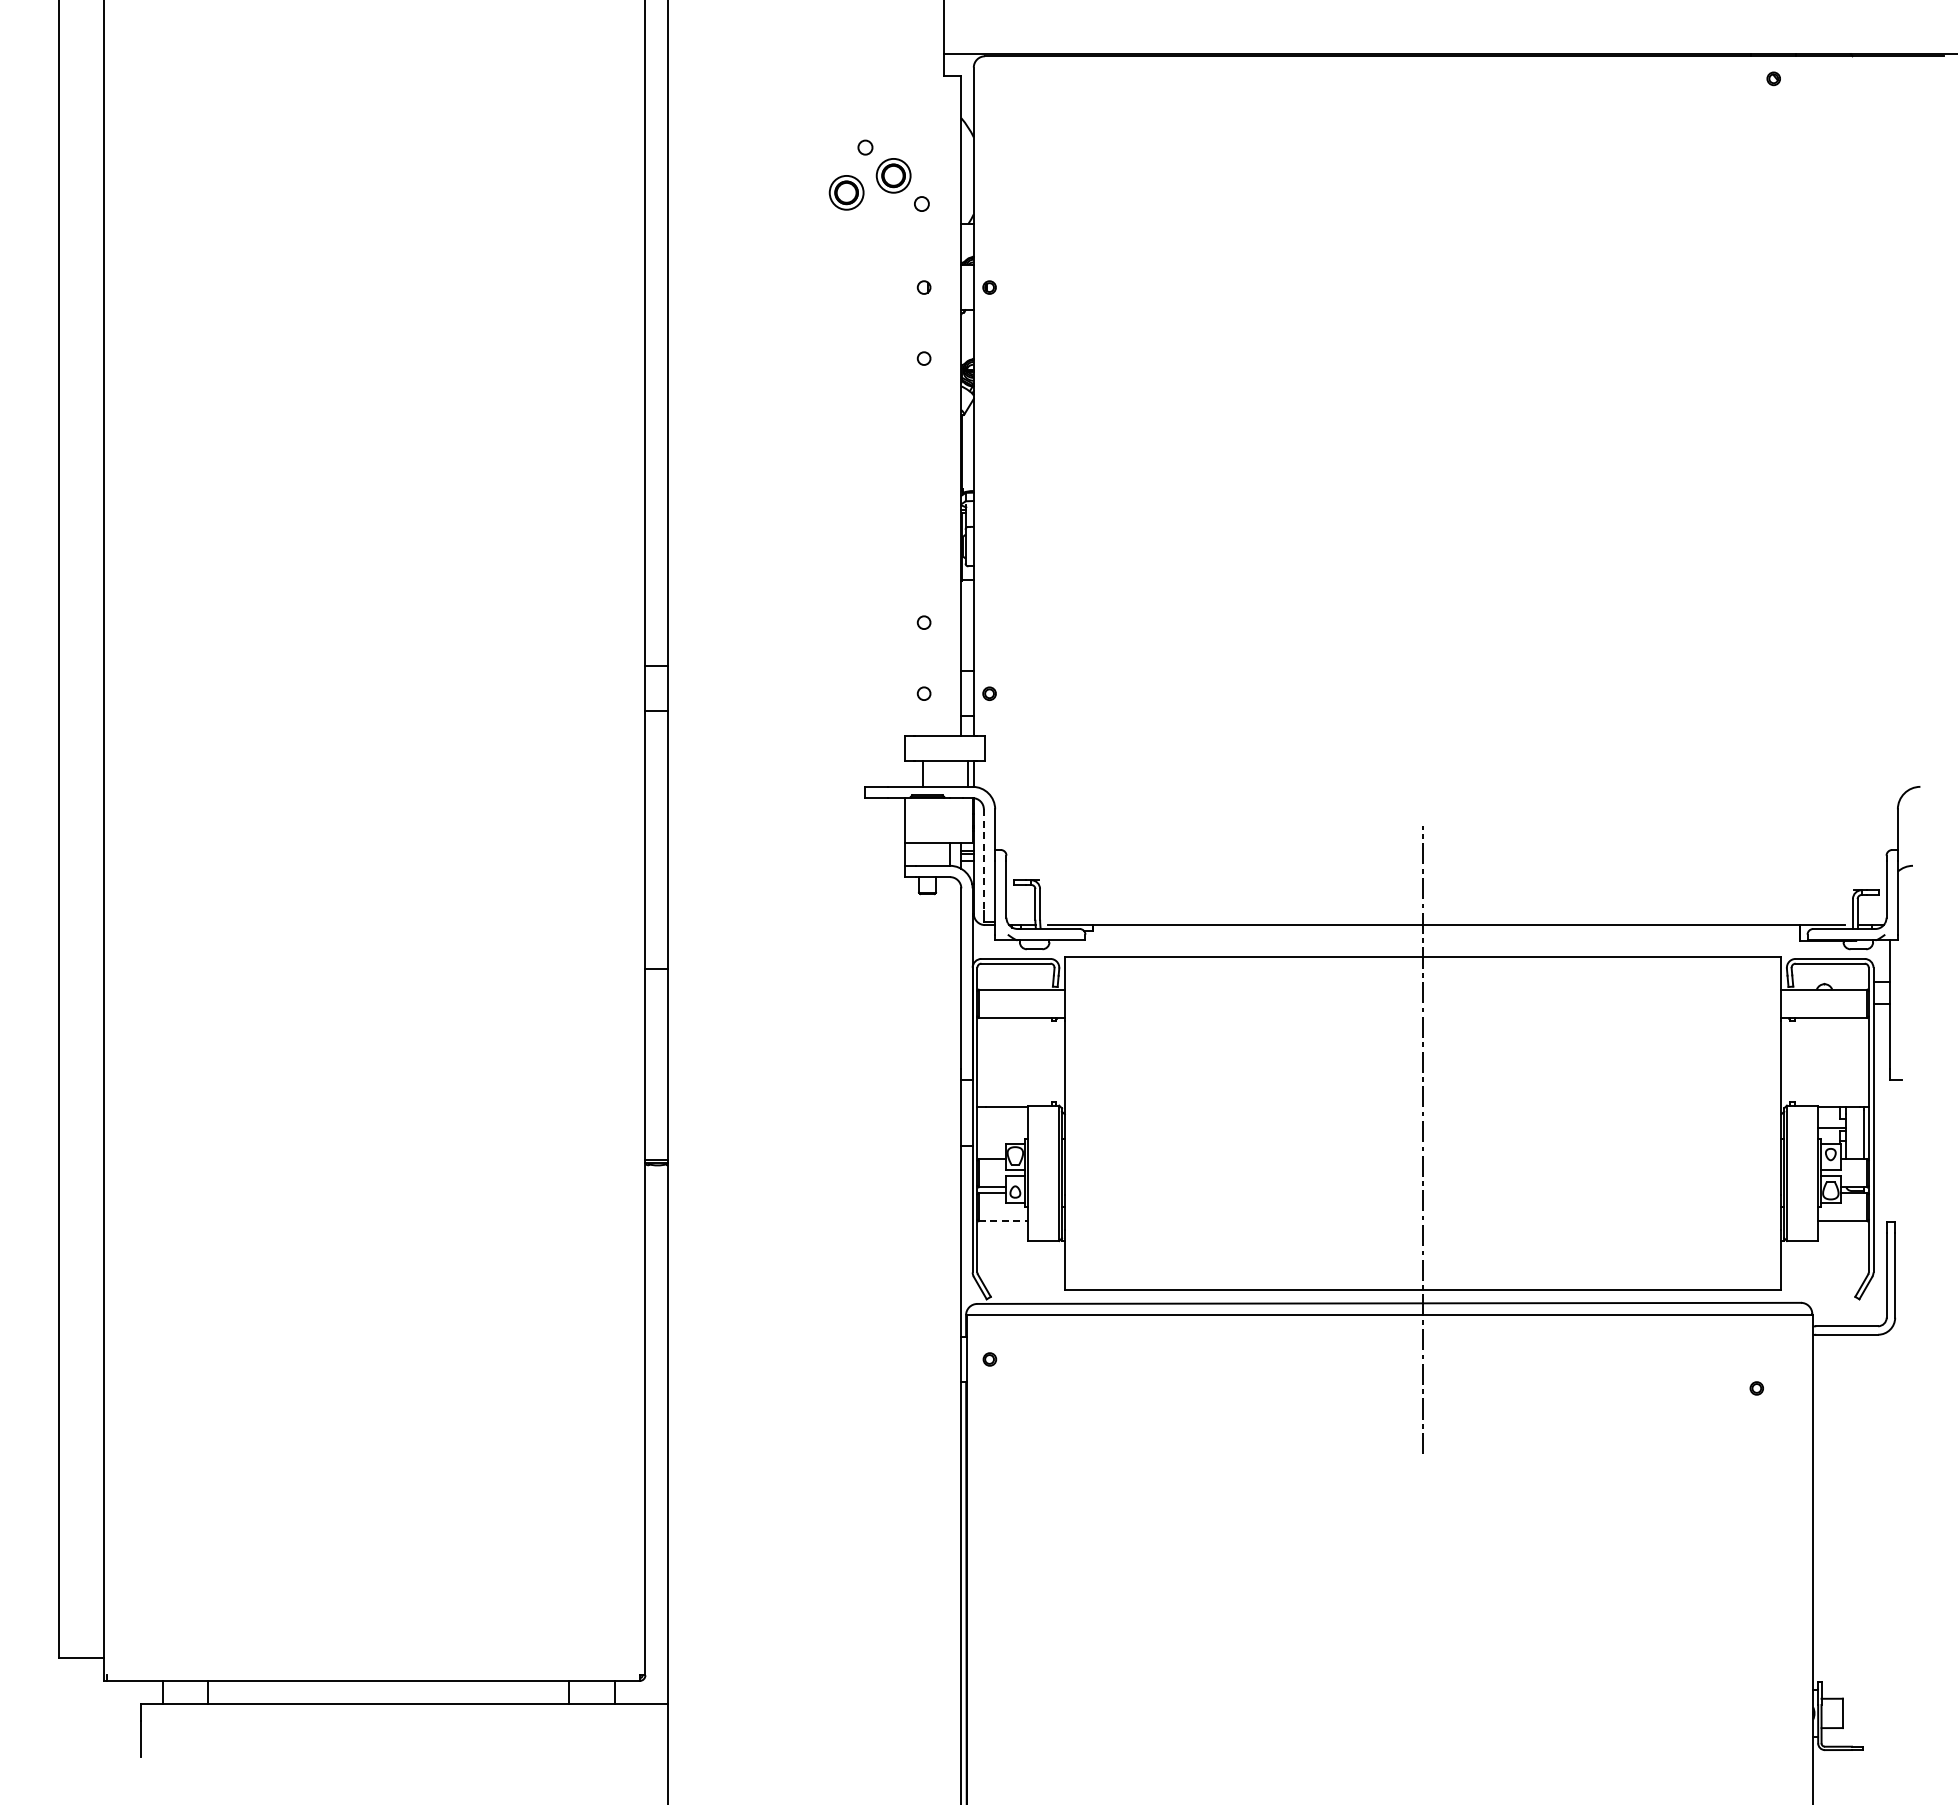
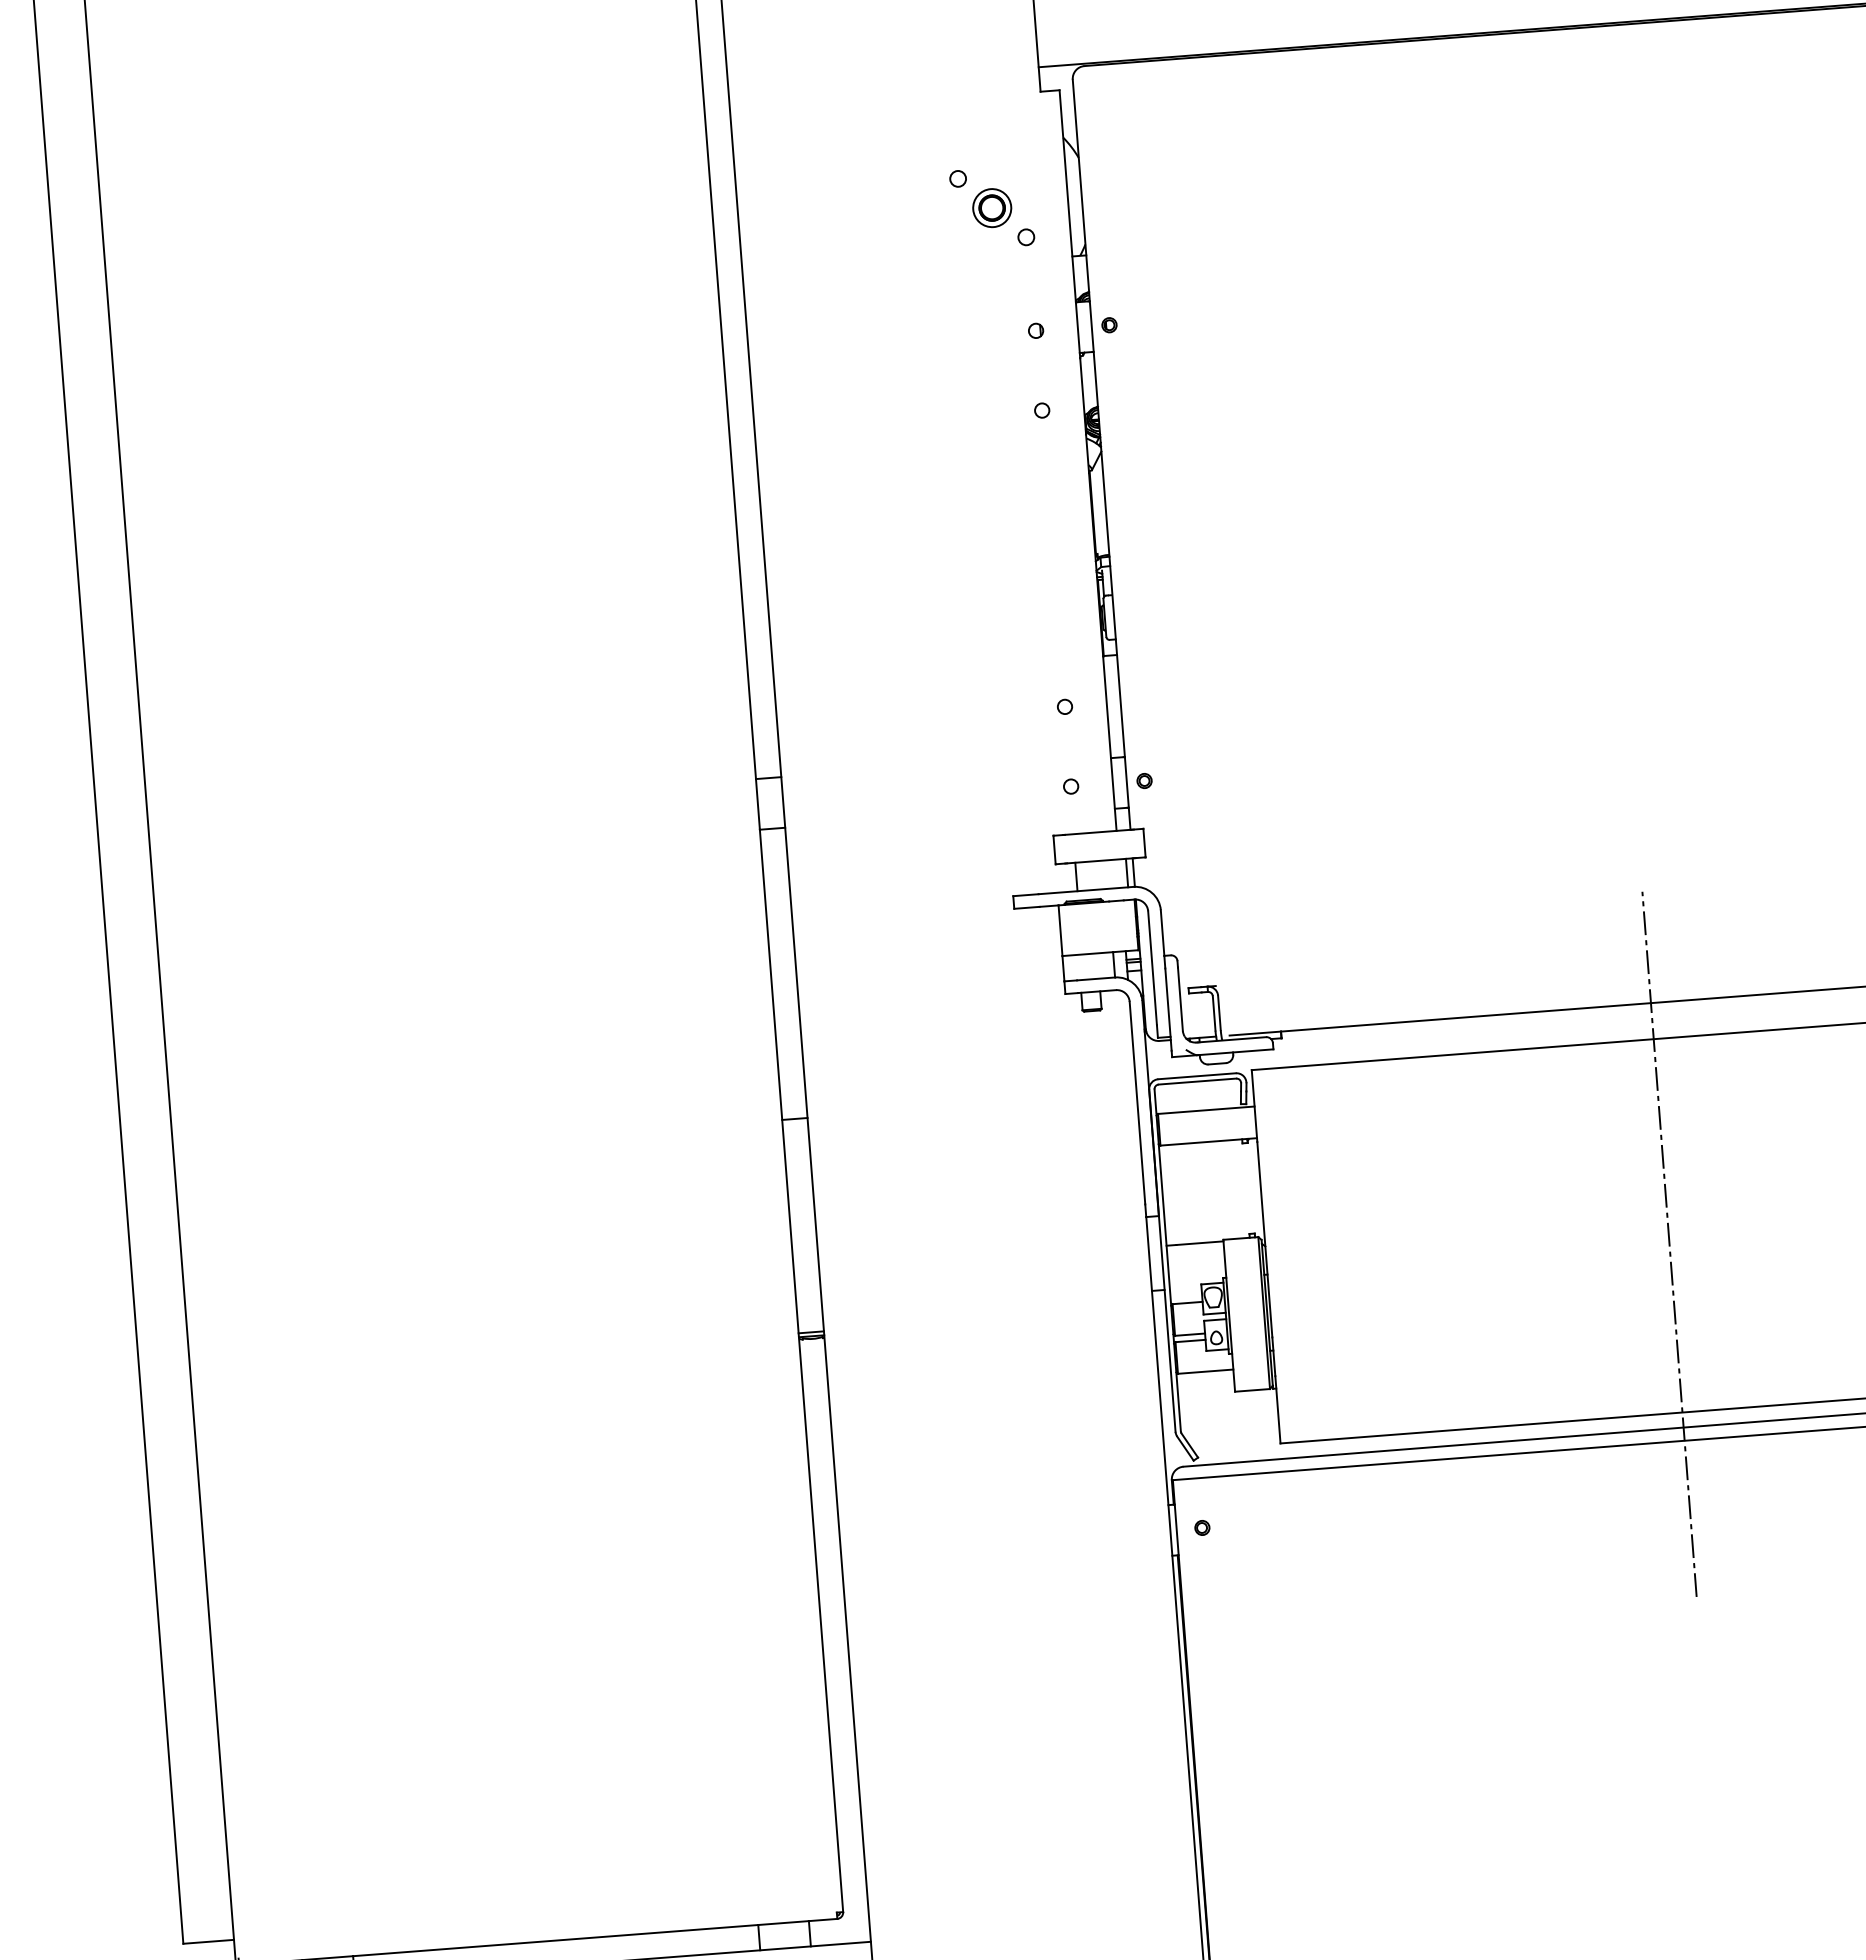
part: (846, 192) -> (940, 230), removed
line: (983, 860) -> (1152, 968), dashed -> solid
line: (1003, 1221) -> (1205, 1371), dashed -> solid

